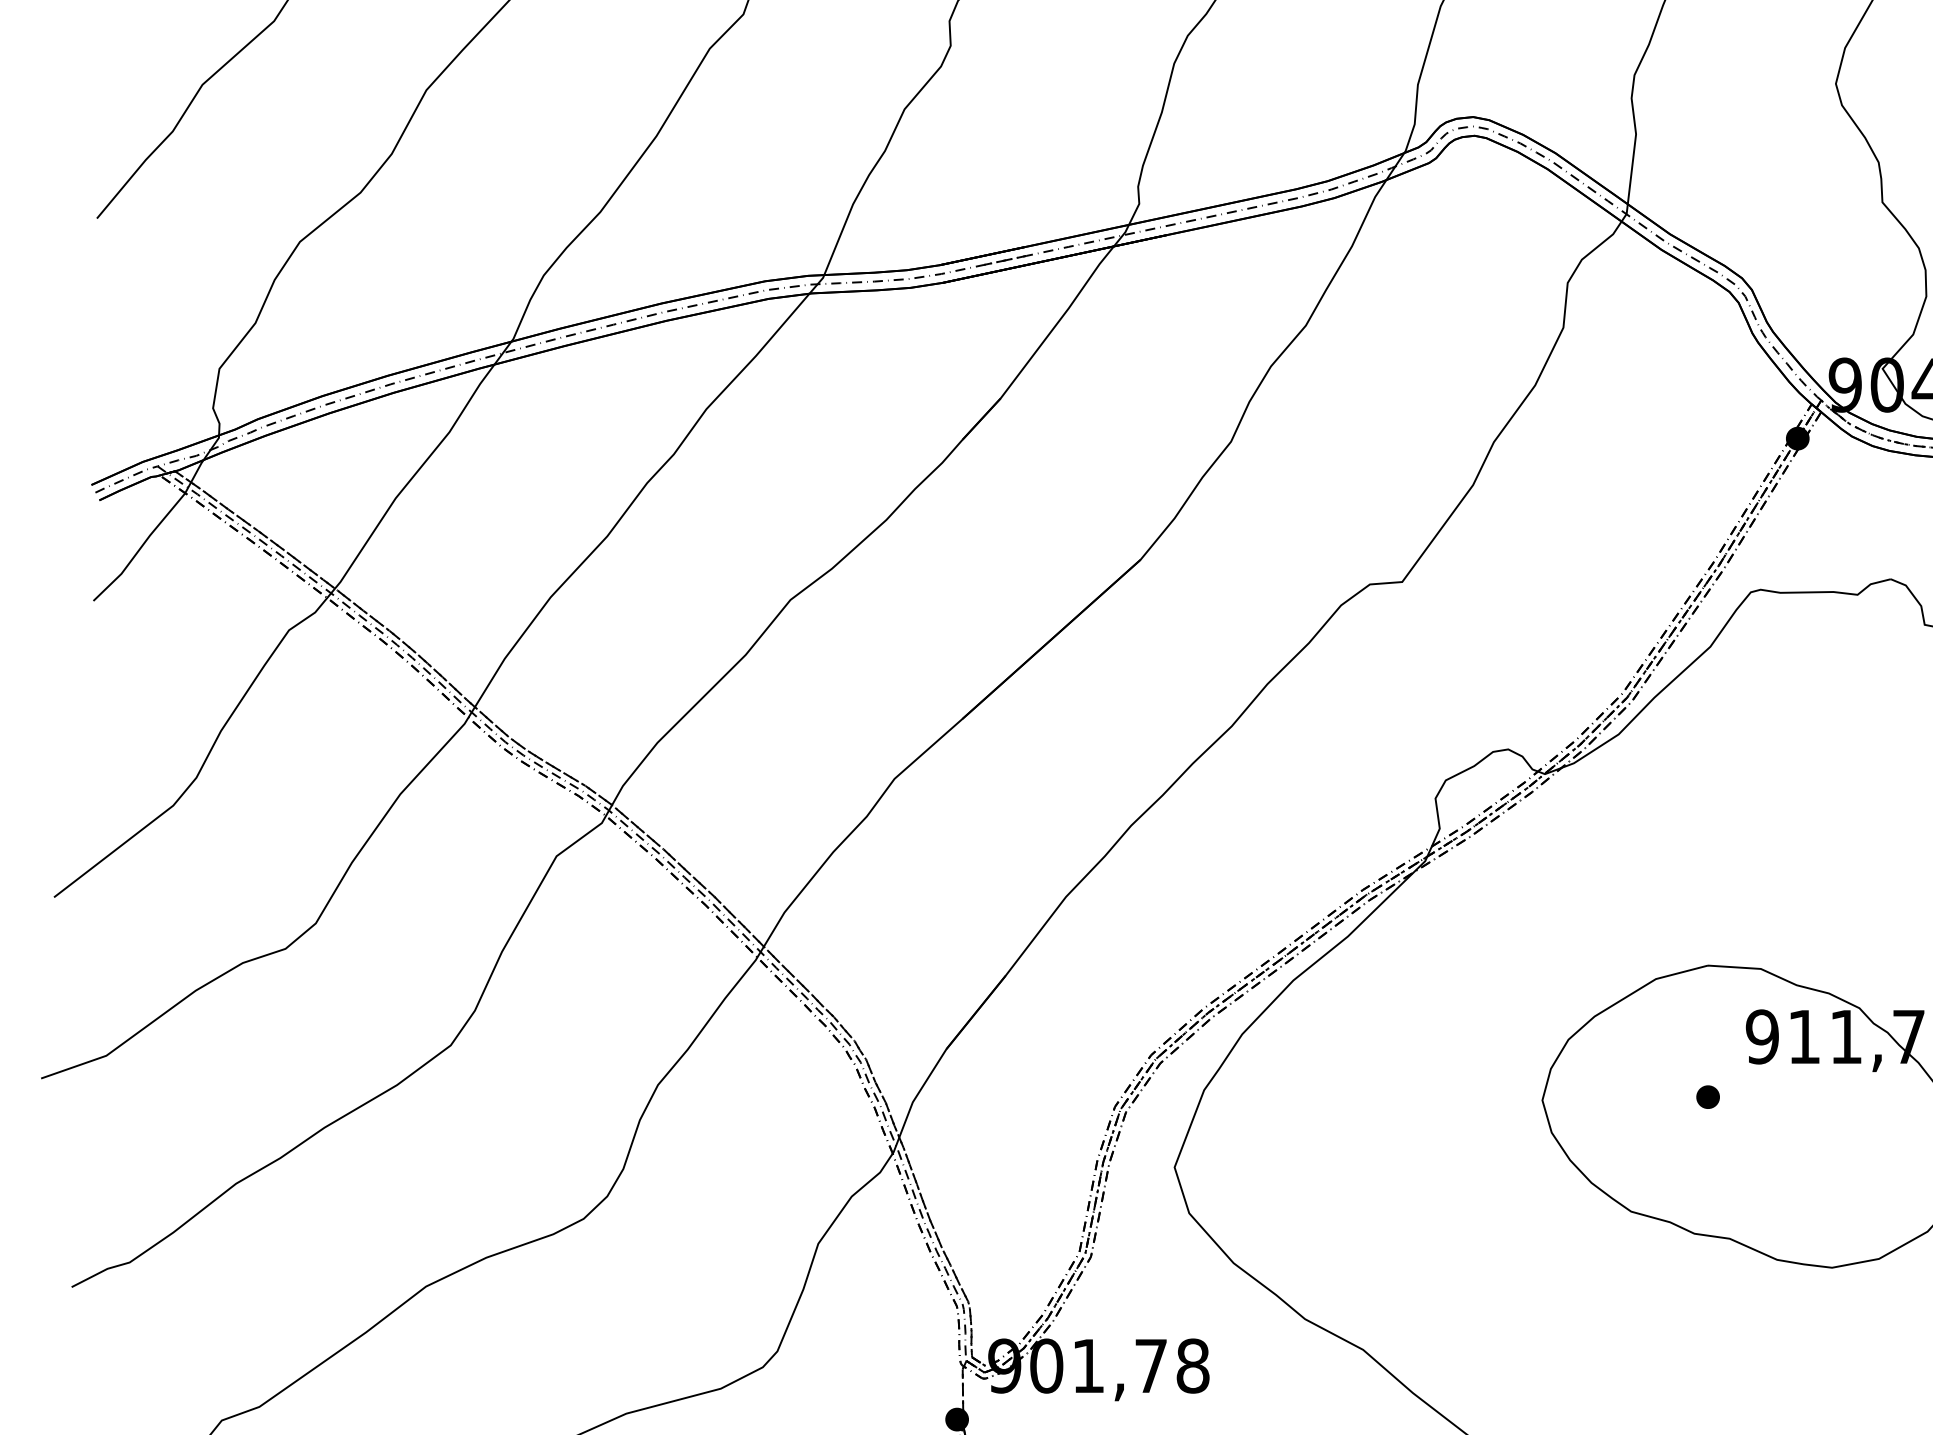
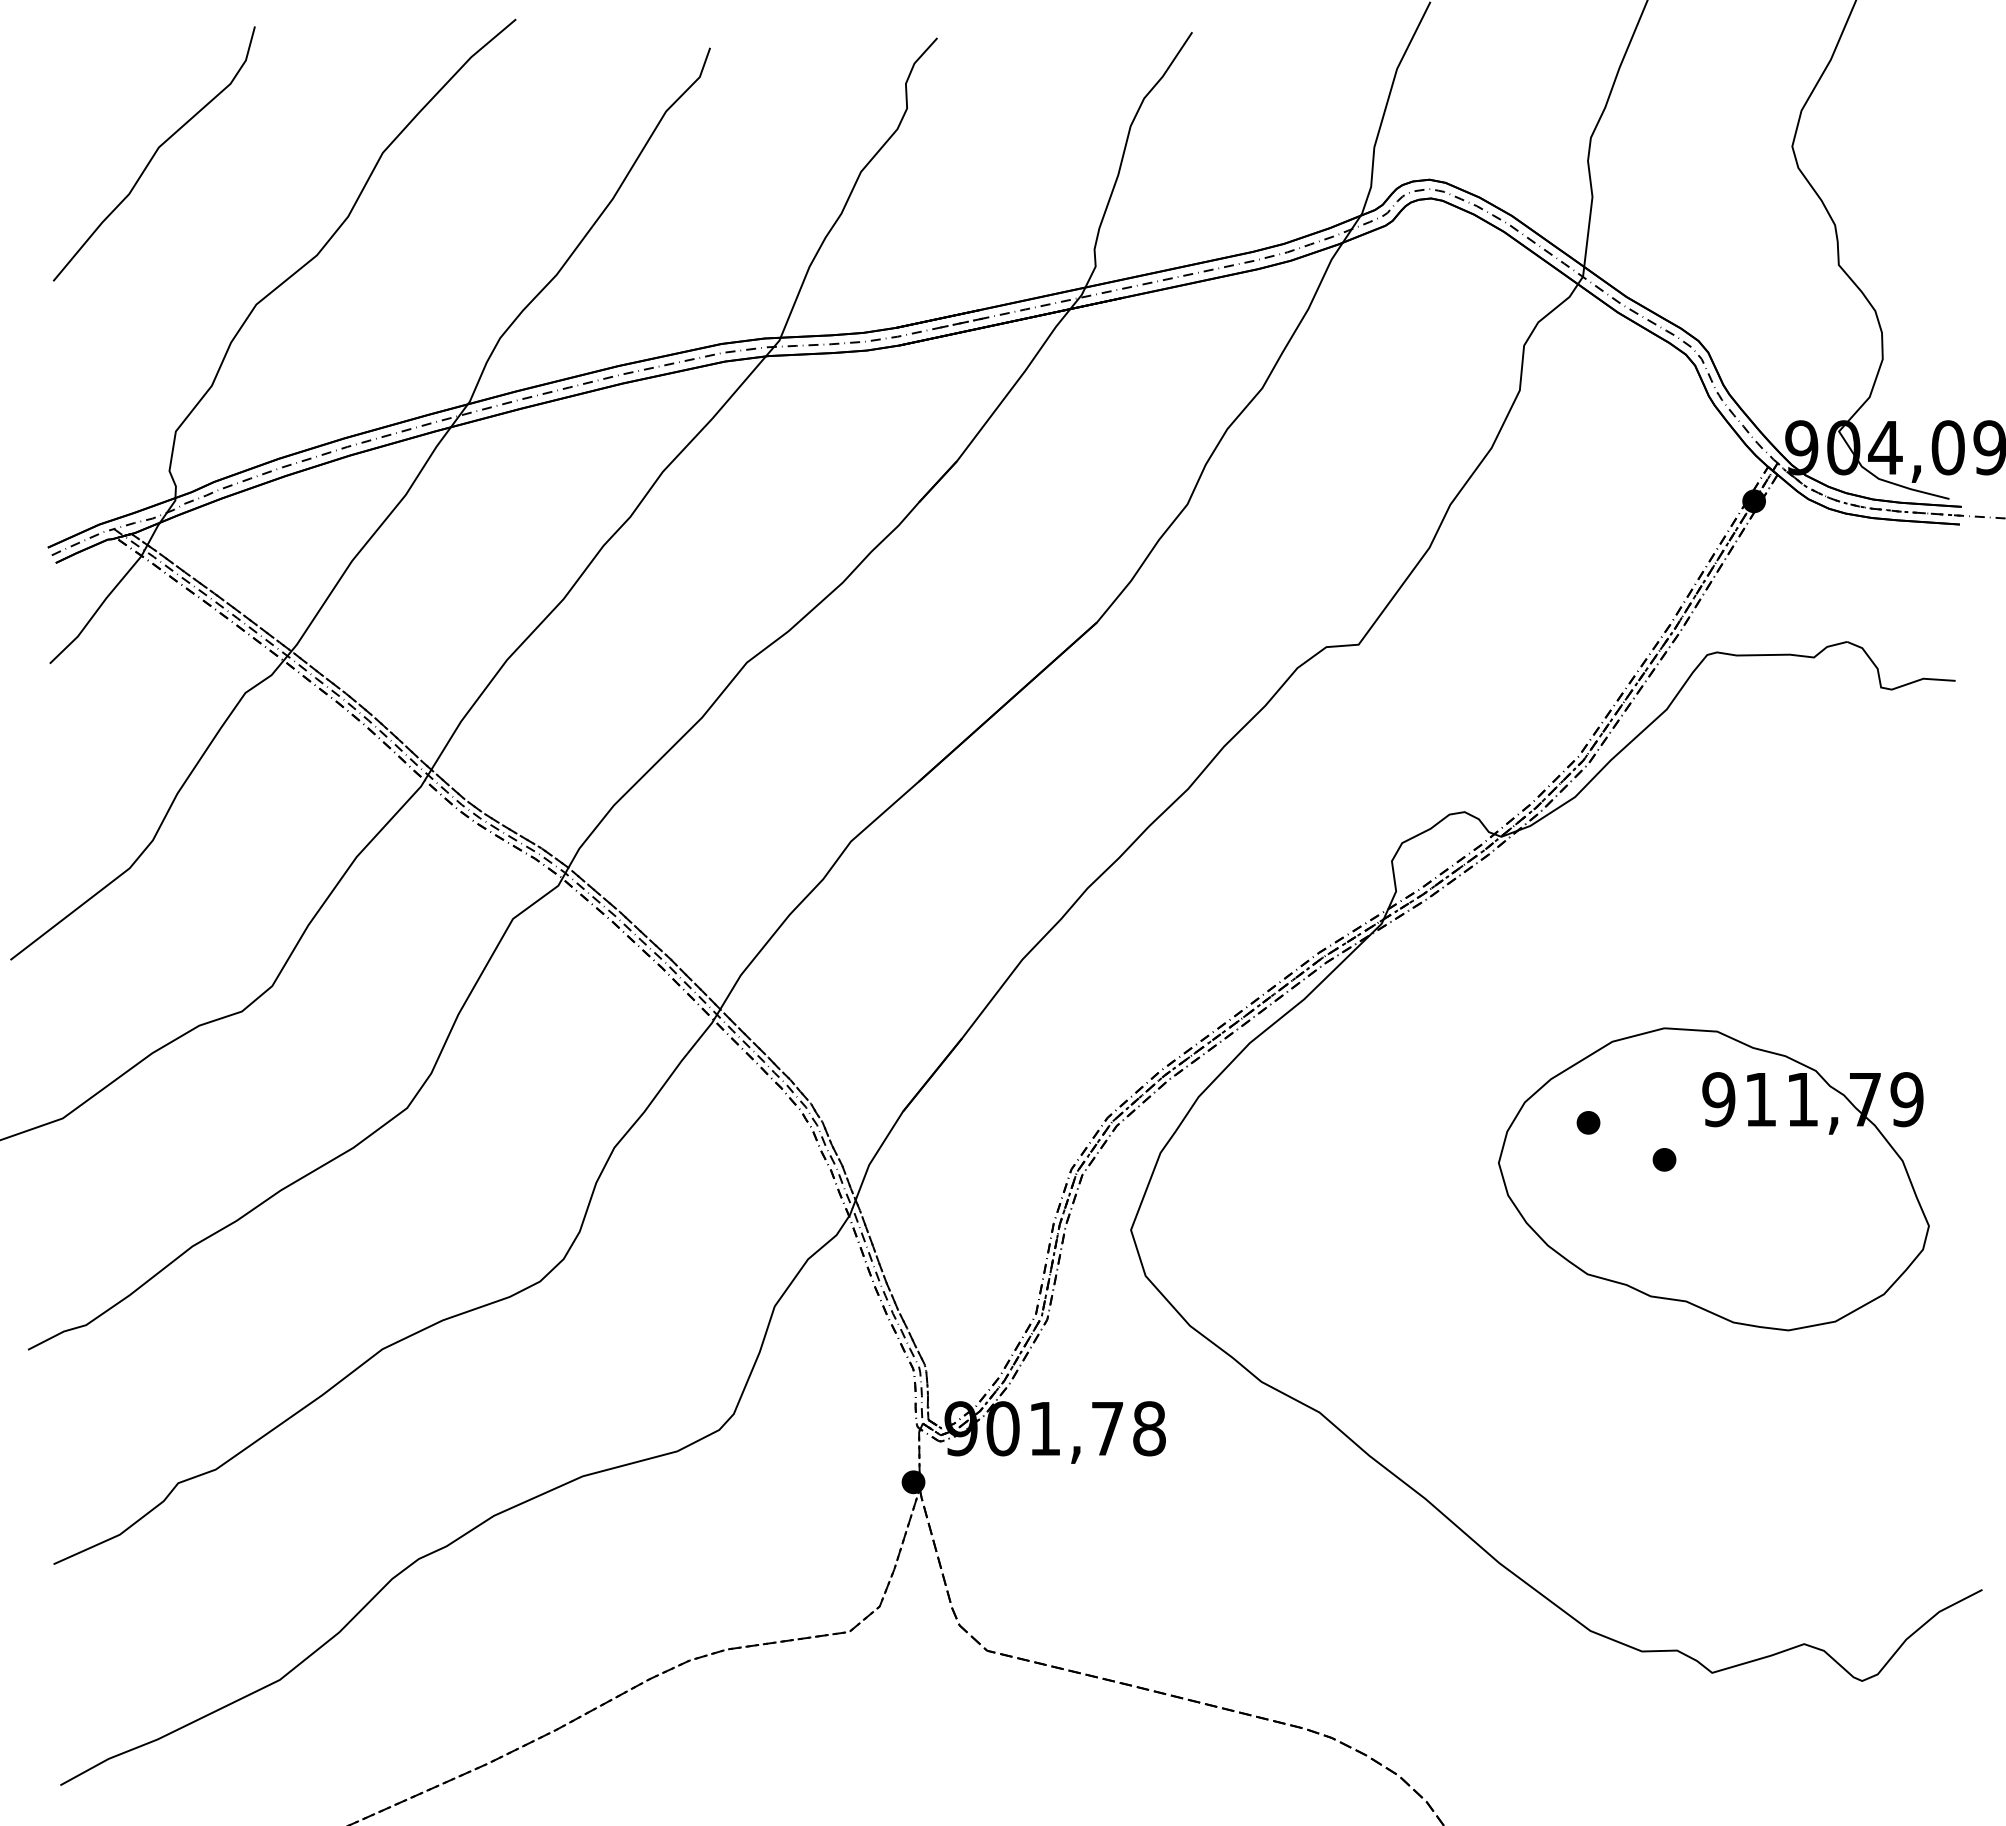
part: (1632, 1059) -> (1588, 1122), added

